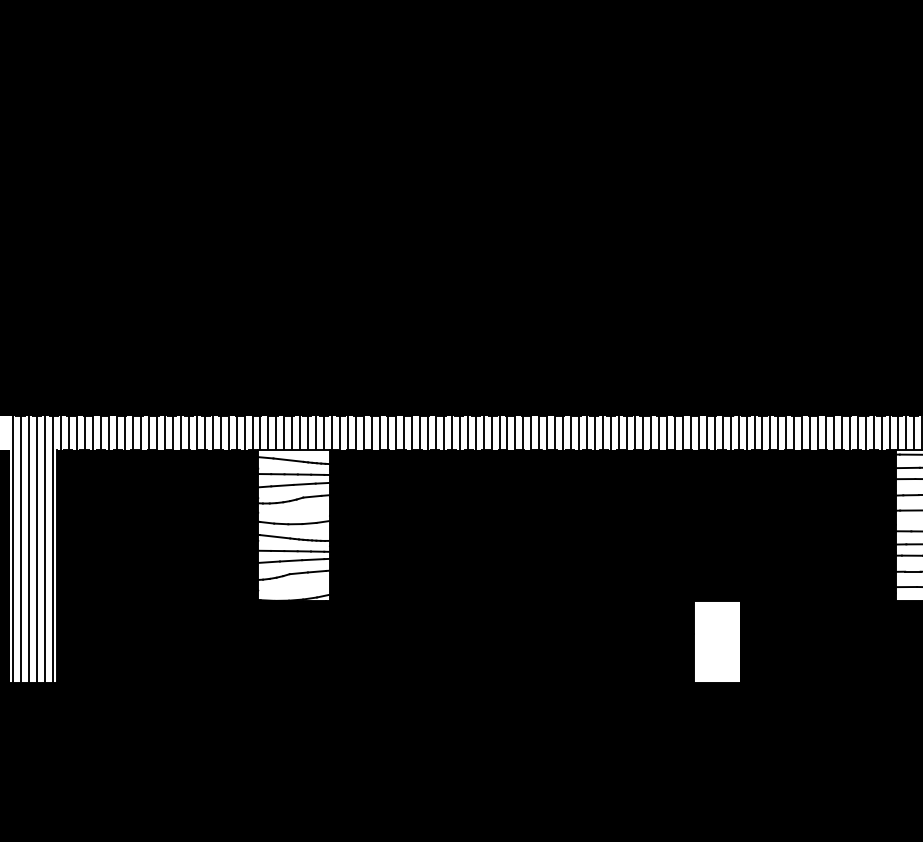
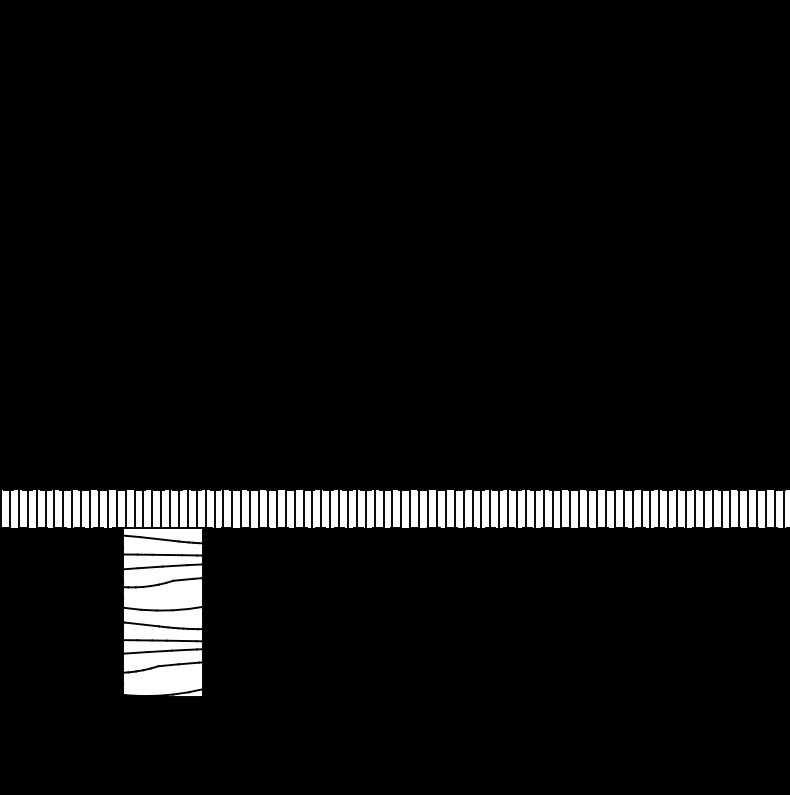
fill: (716, 641) -> (634, 741), added

